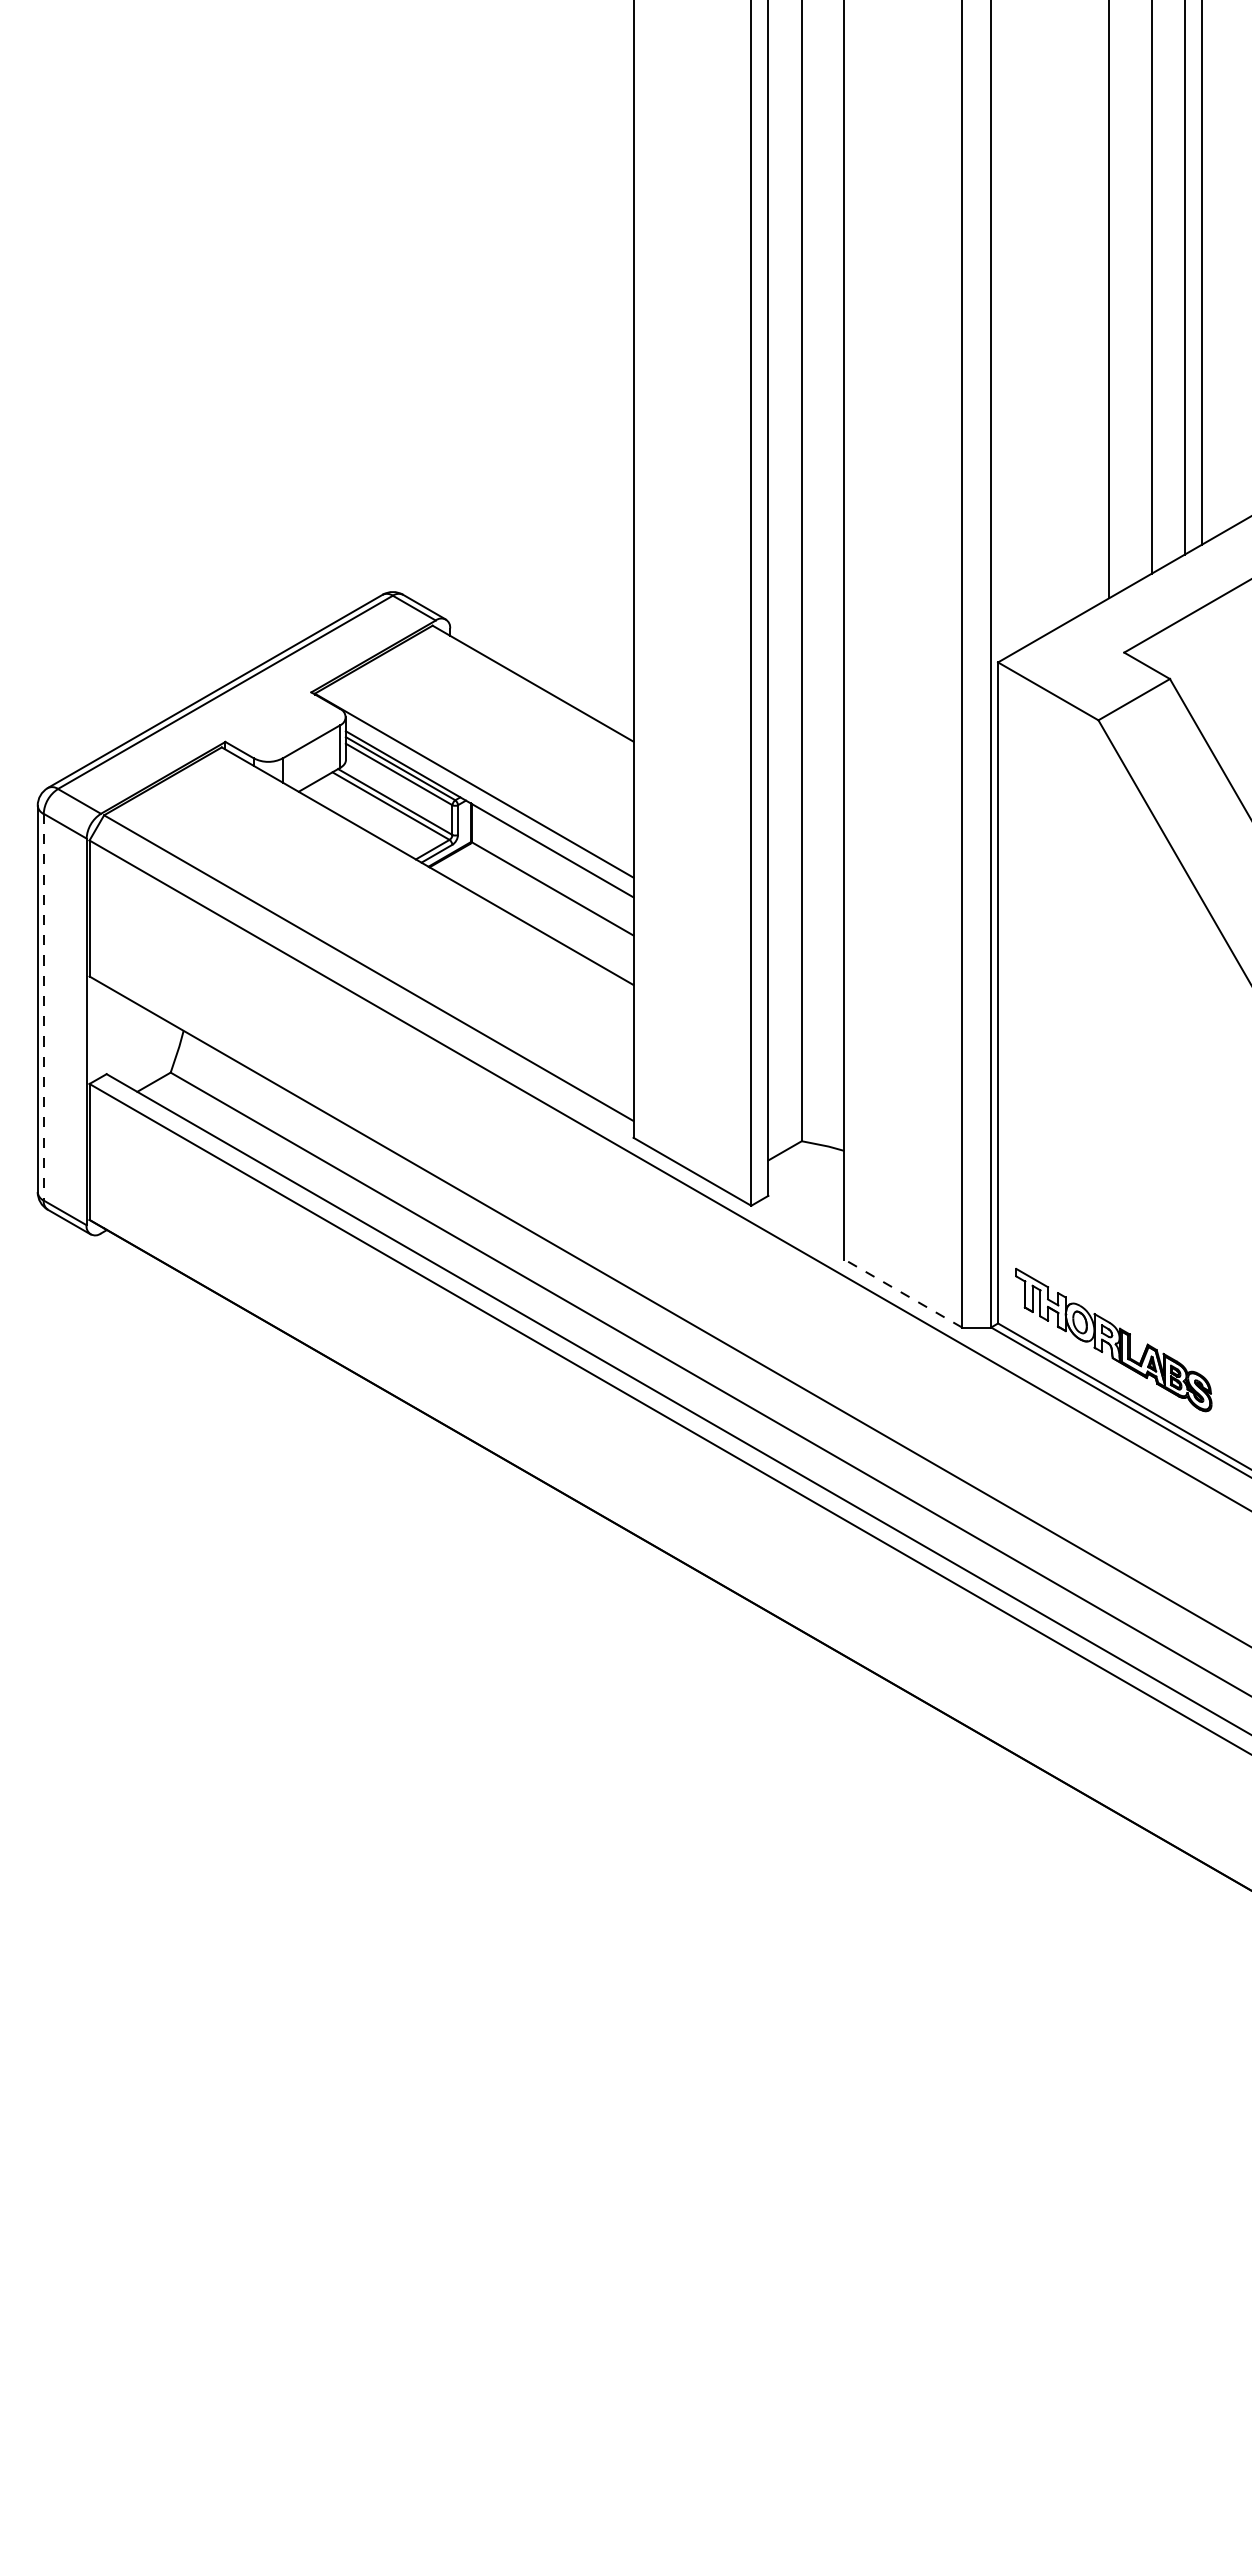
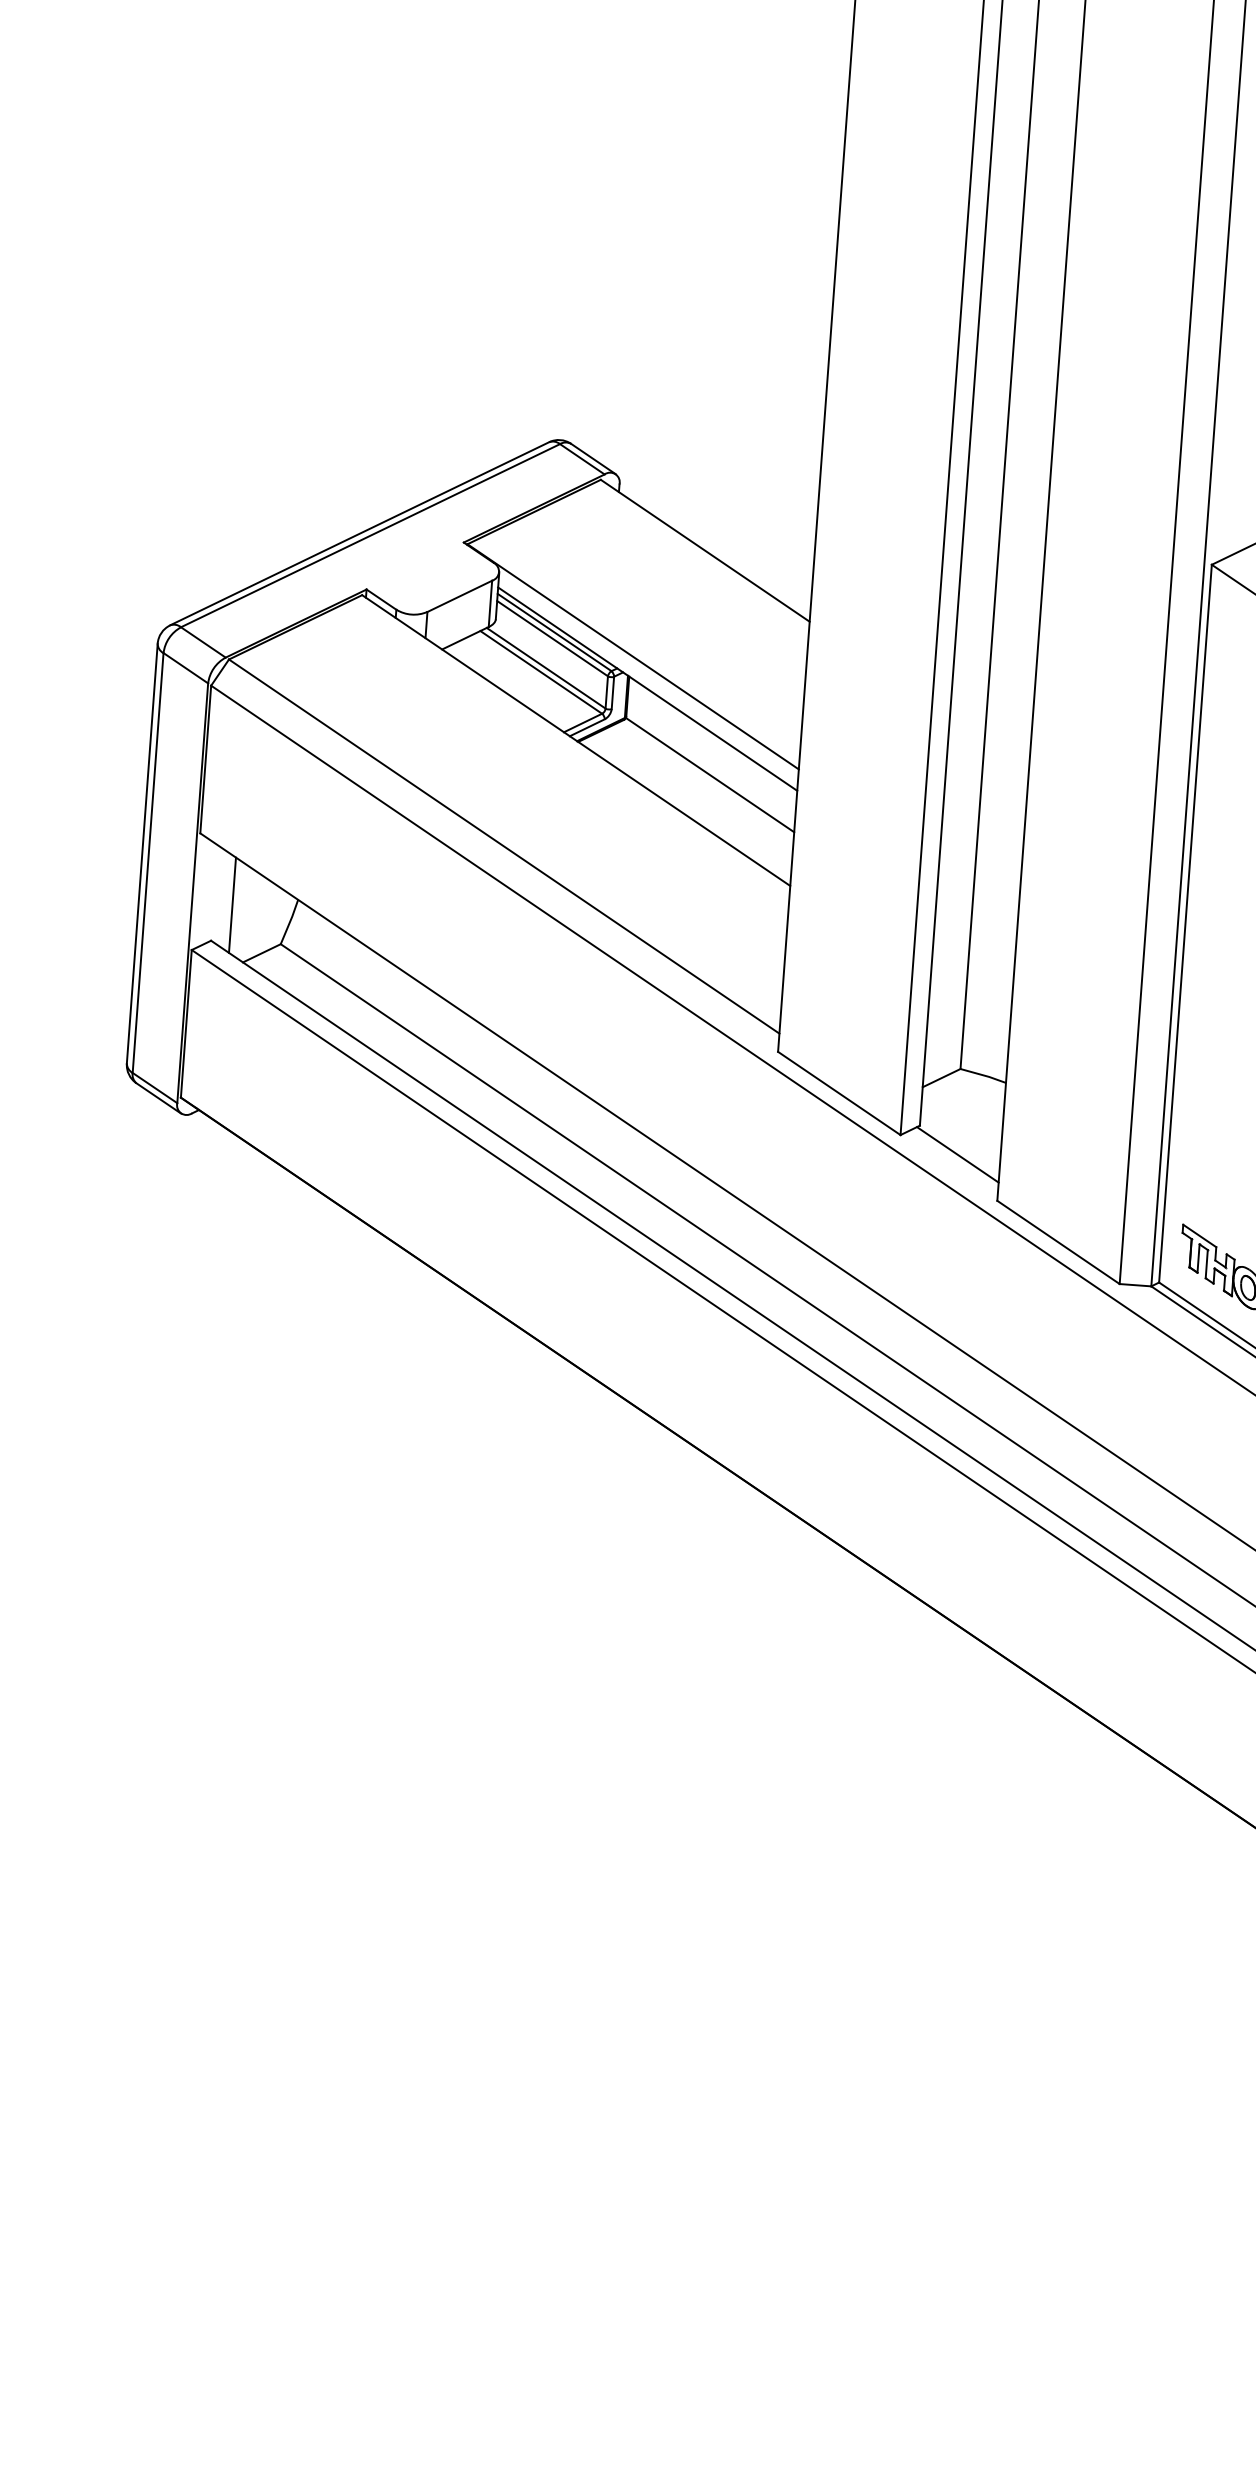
line: (43, 1007) -> (147, 863), dashed -> solid
line: (123, 1040) -> (232, 905), added
line: (804, 1219) -> (957, 1154), added
line: (903, 1293) -> (1058, 1242), dashed -> solid

